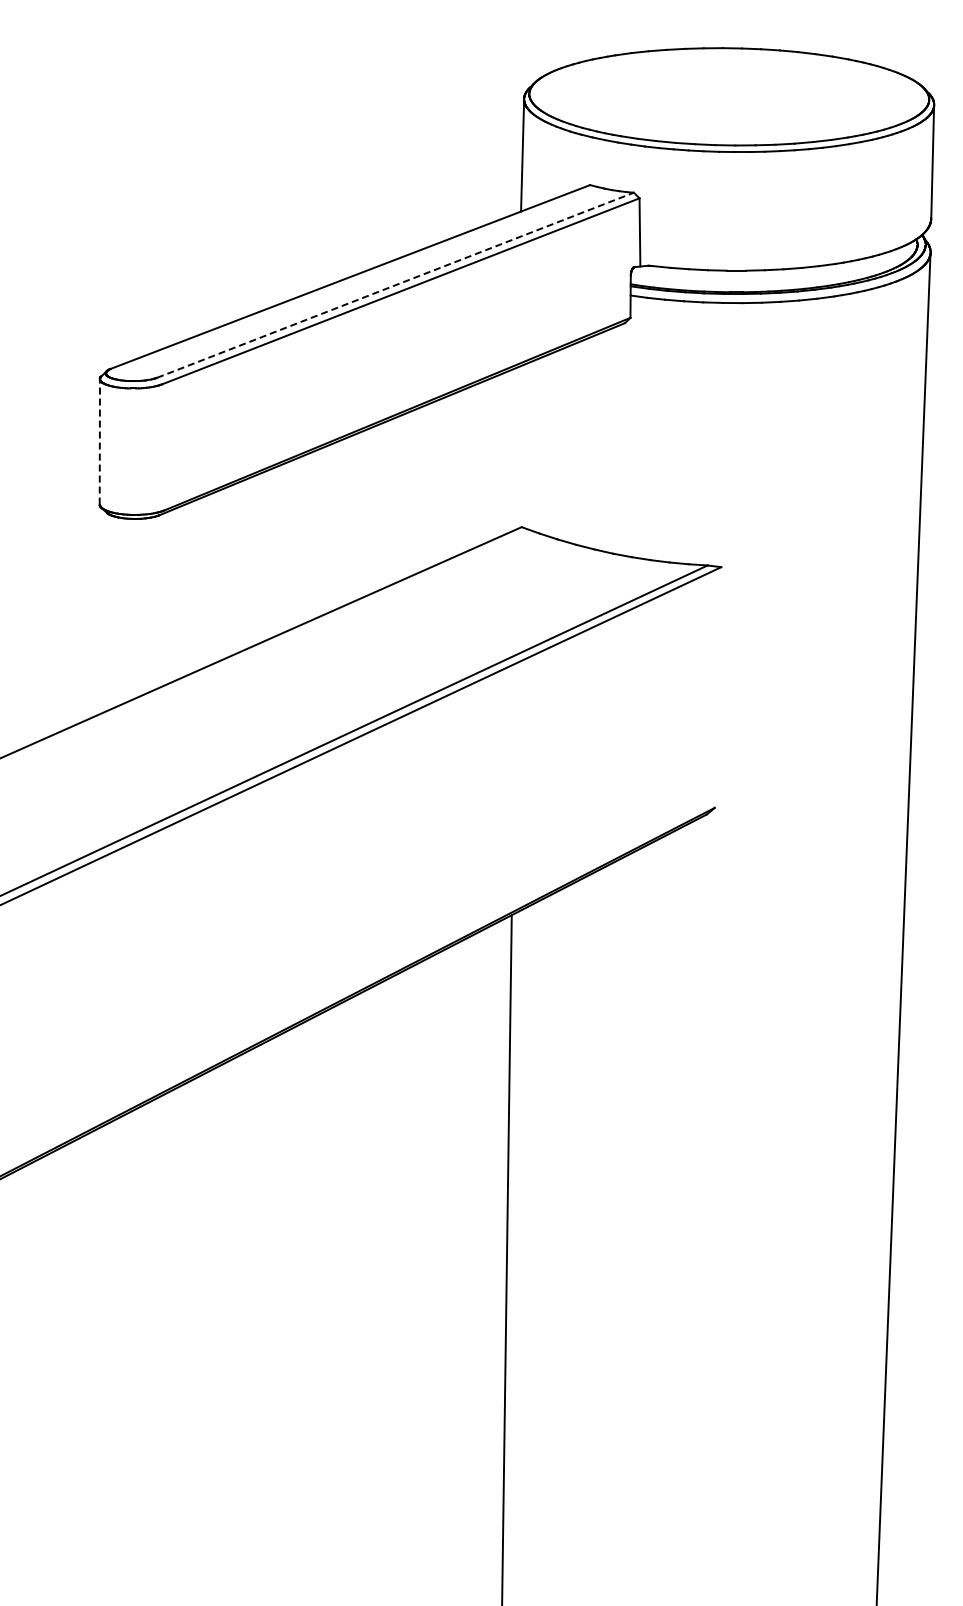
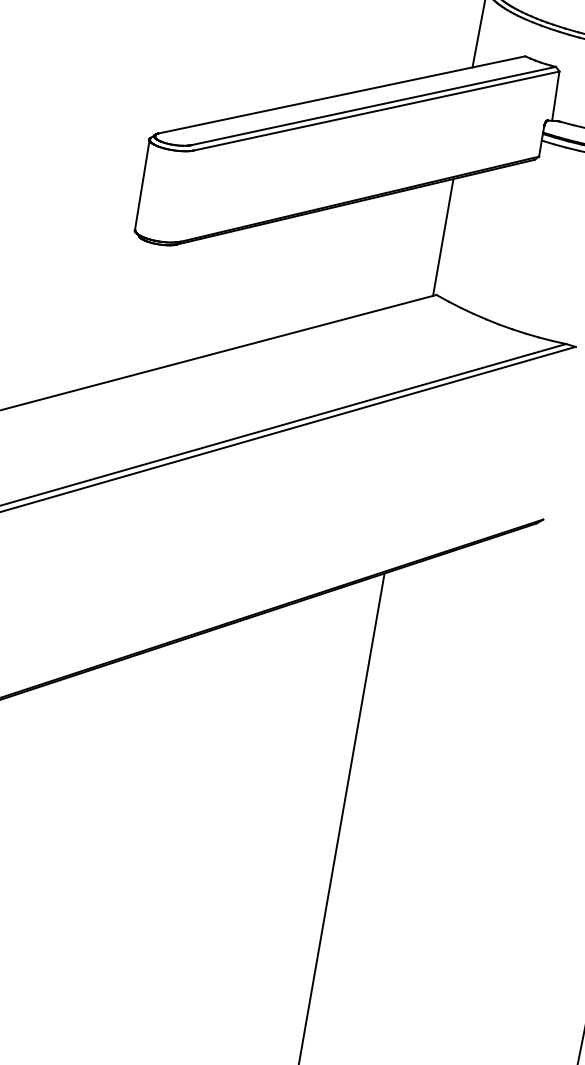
line: (395, 285) -> (373, 106), dashed -> solid
line: (99, 441) -> (142, 184), dashed -> solid
line: (518, 447) -> (443, 237), added

